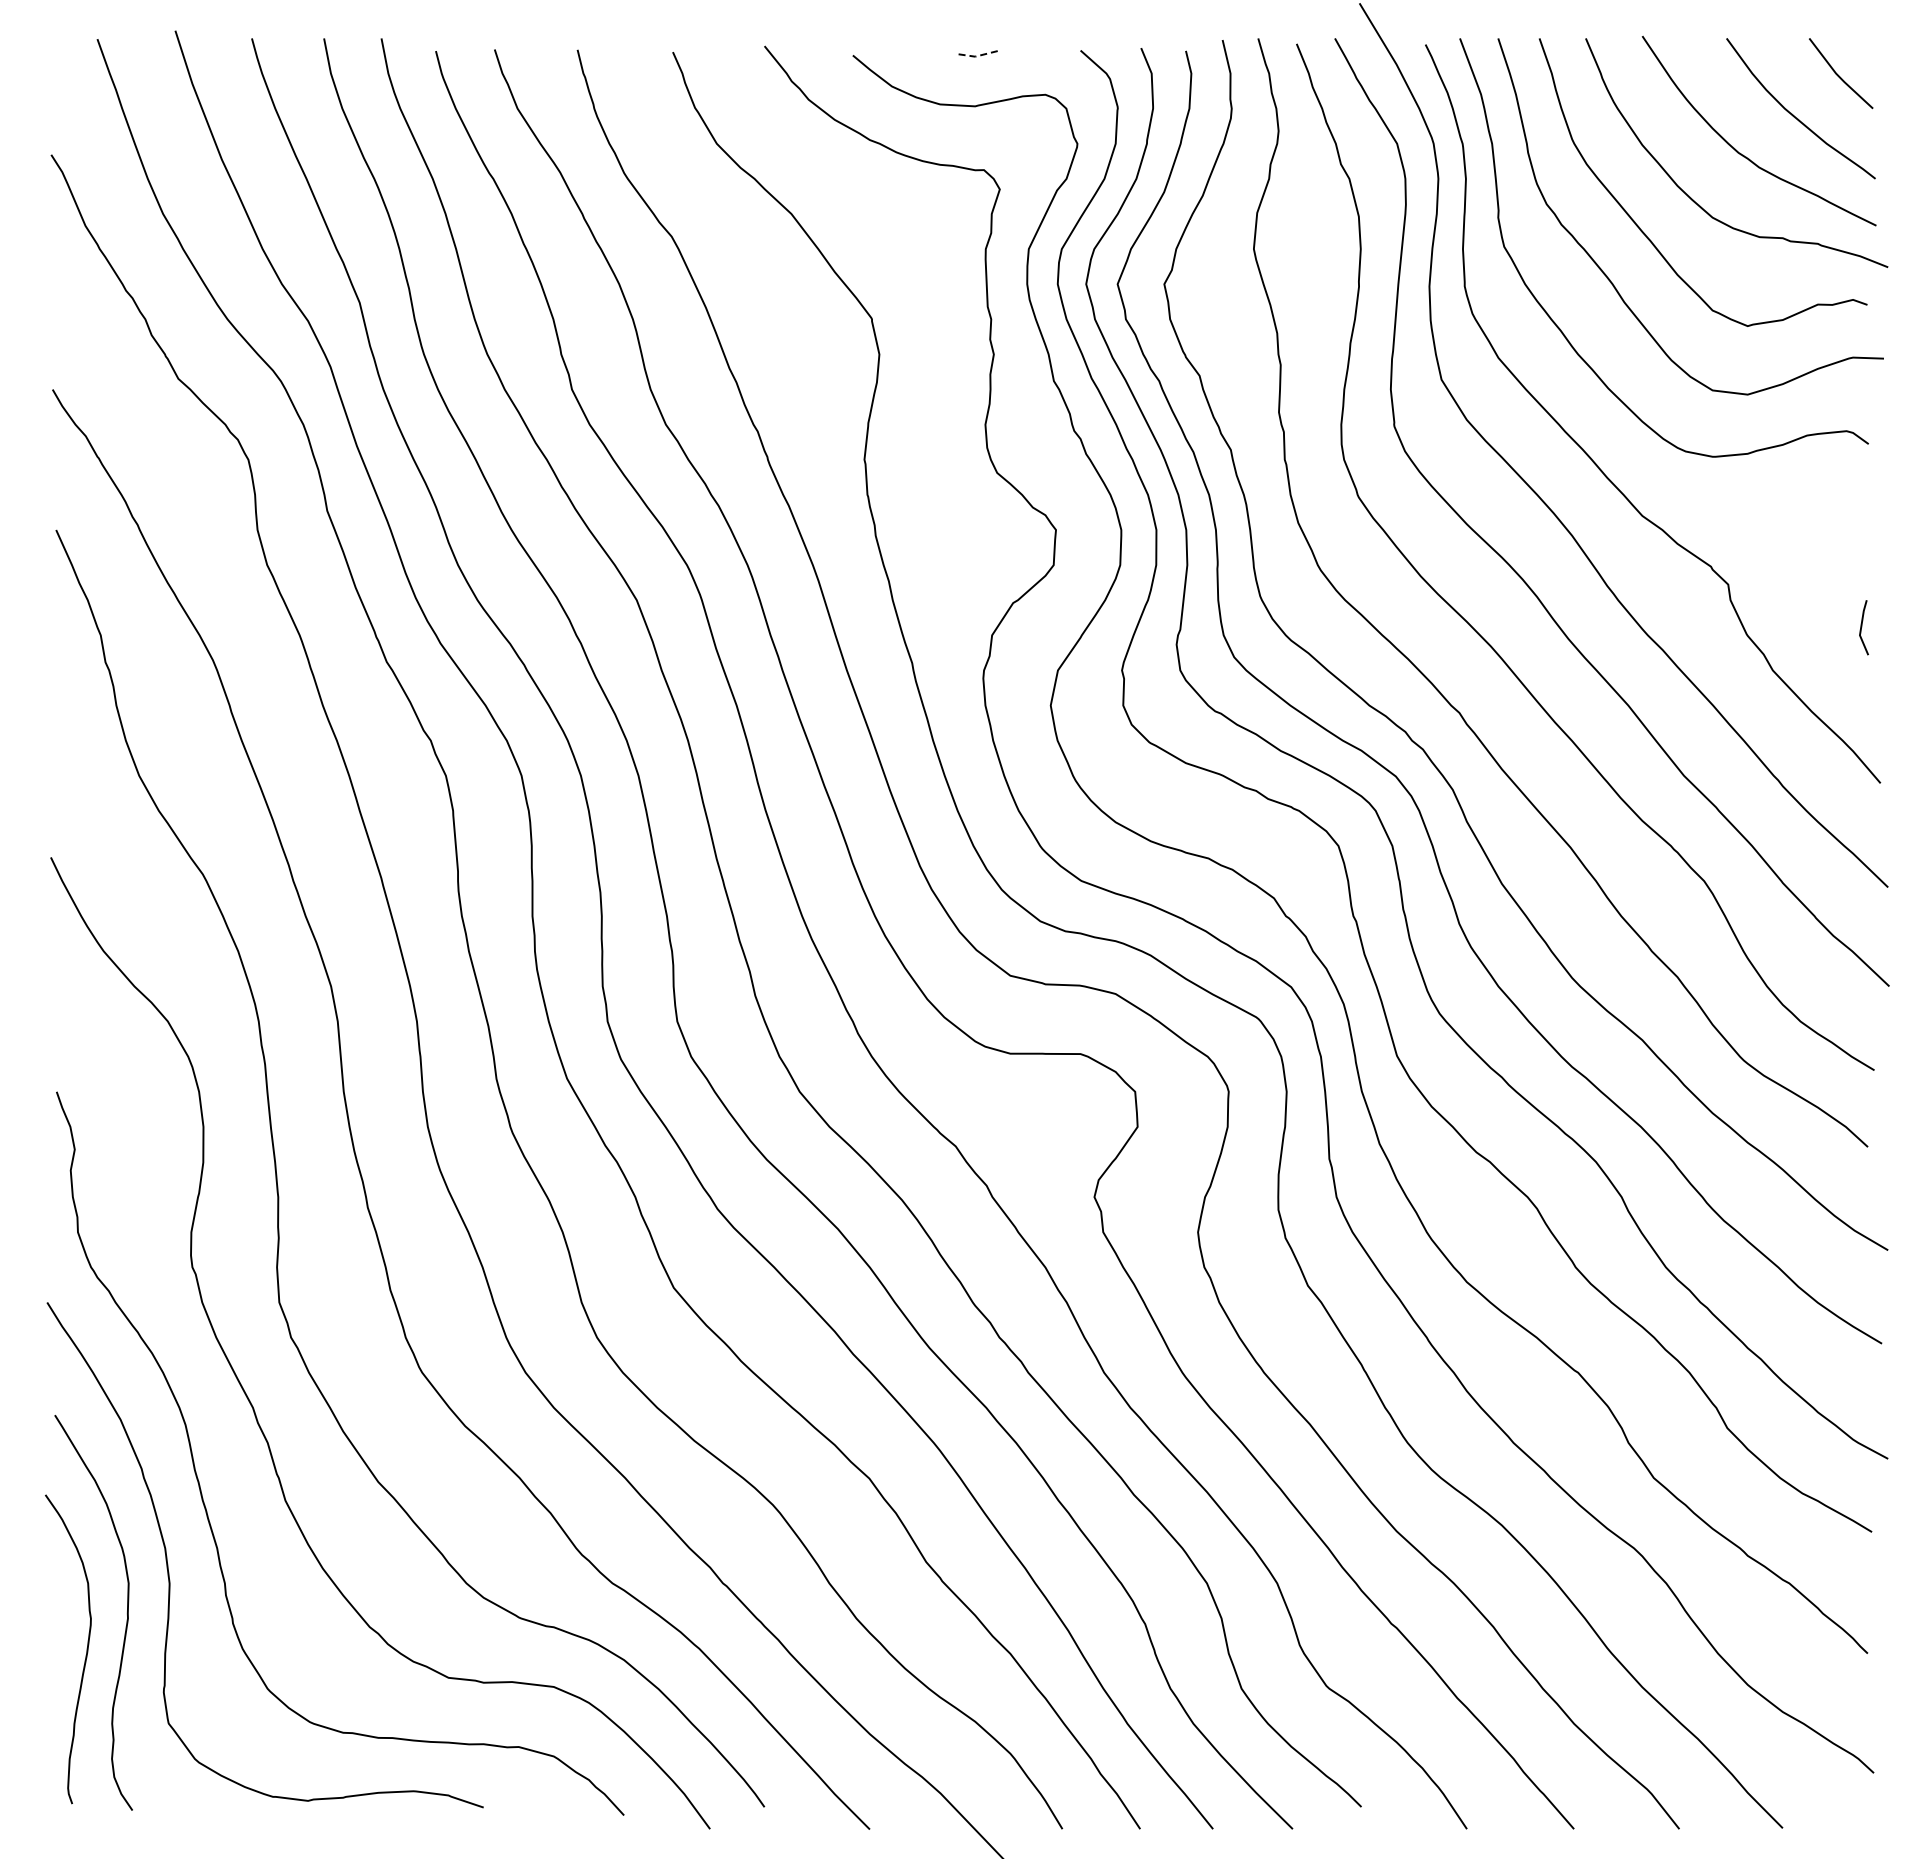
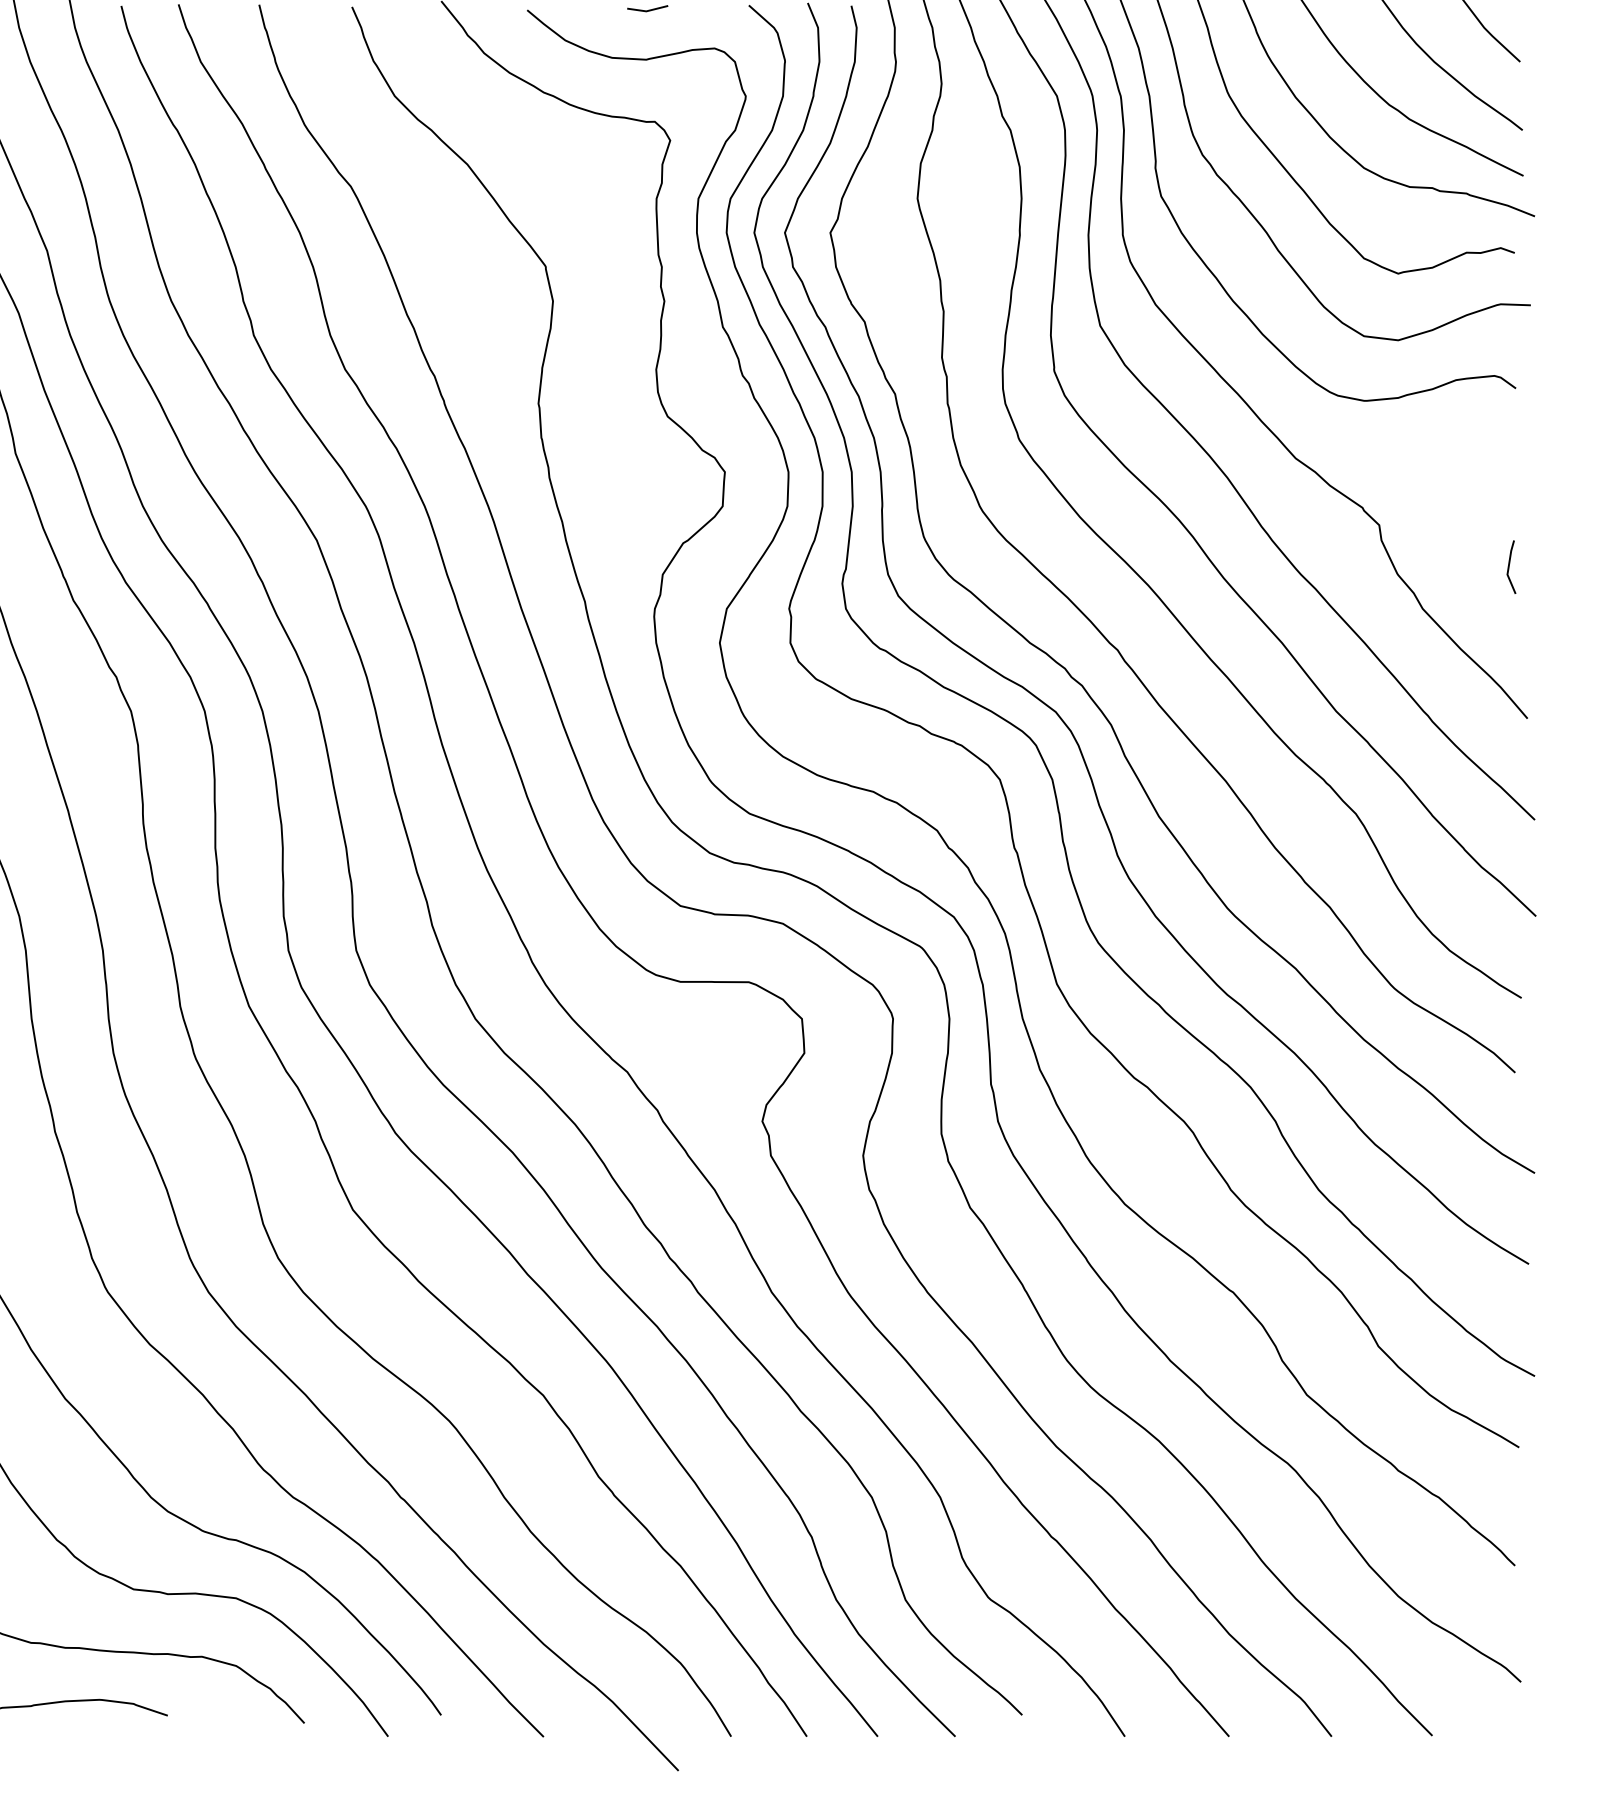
line: (976, 56) -> (647, 11), dashed -> solid

